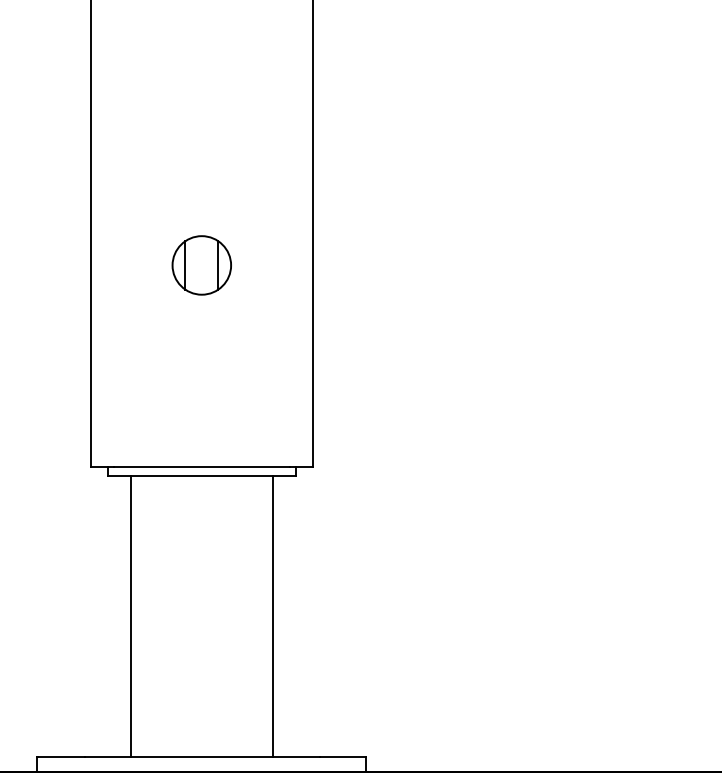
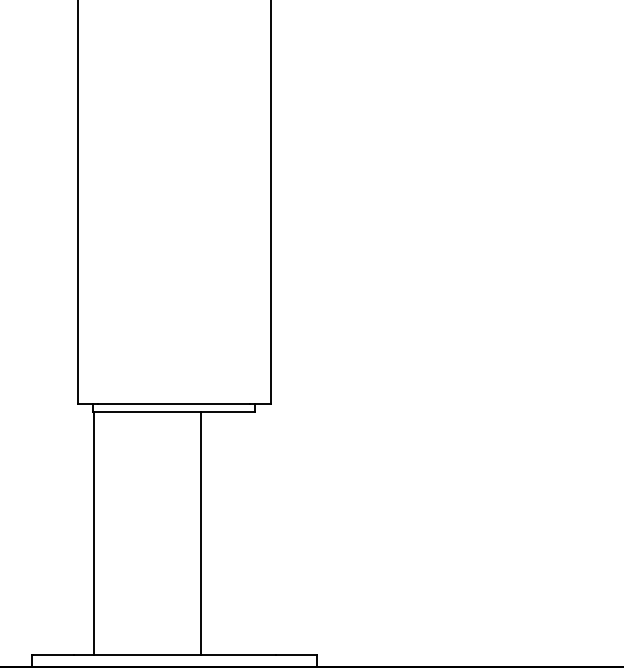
part: (201, 265) -> (174, 229), removed
line: (130, 616) -> (93, 533), moved
line: (272, 616) -> (200, 533), moved

